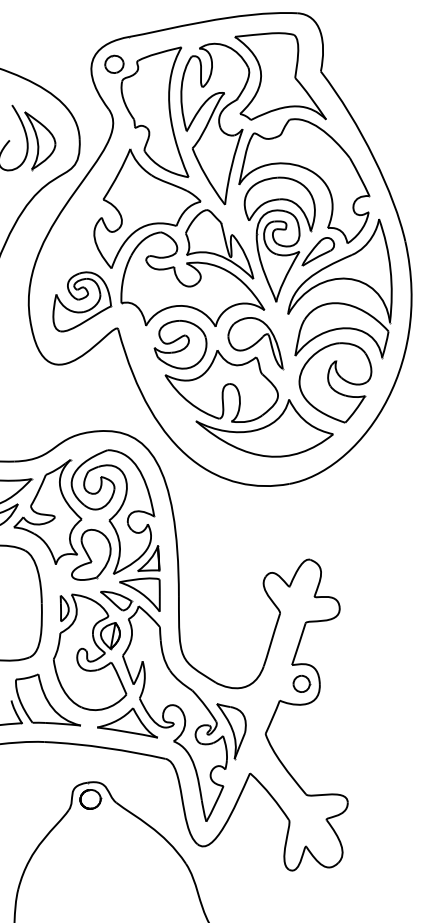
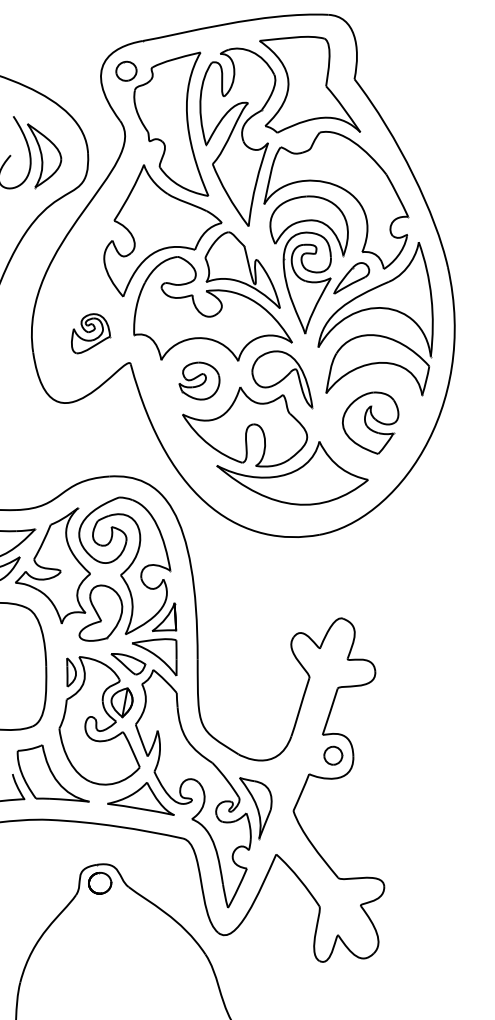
part: (82, 301) -> (91, 333), size x0.6
part: (180, 344) -> (199, 380), size x0.7
part: (335, 382) -> (370, 422), size x0.7

